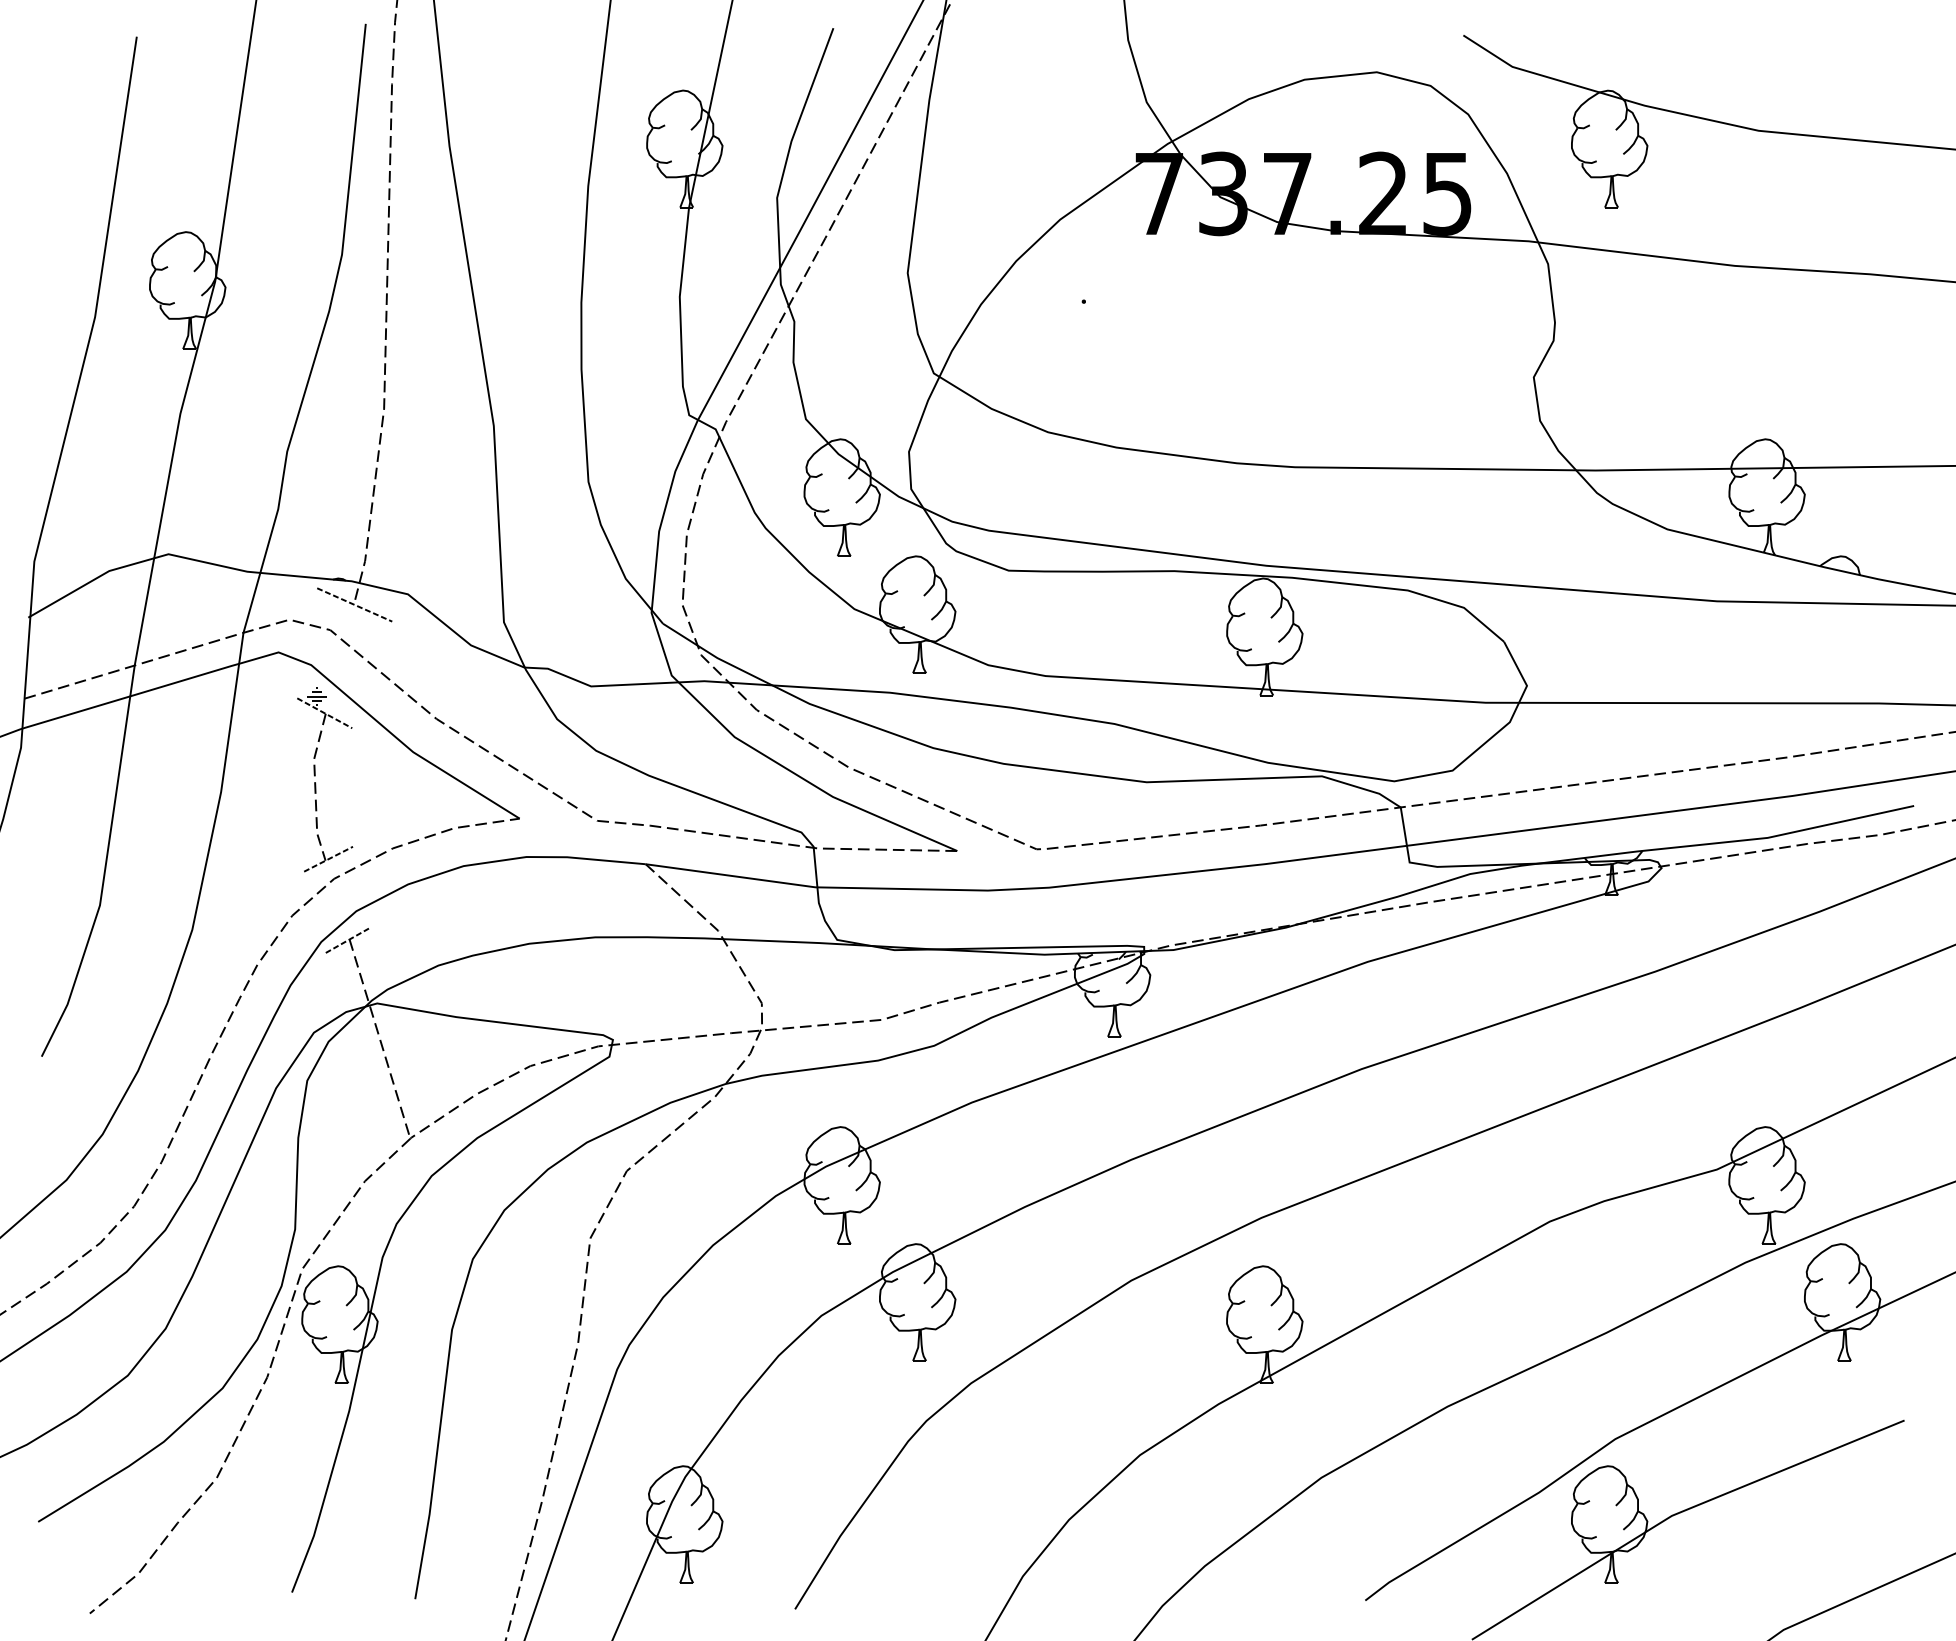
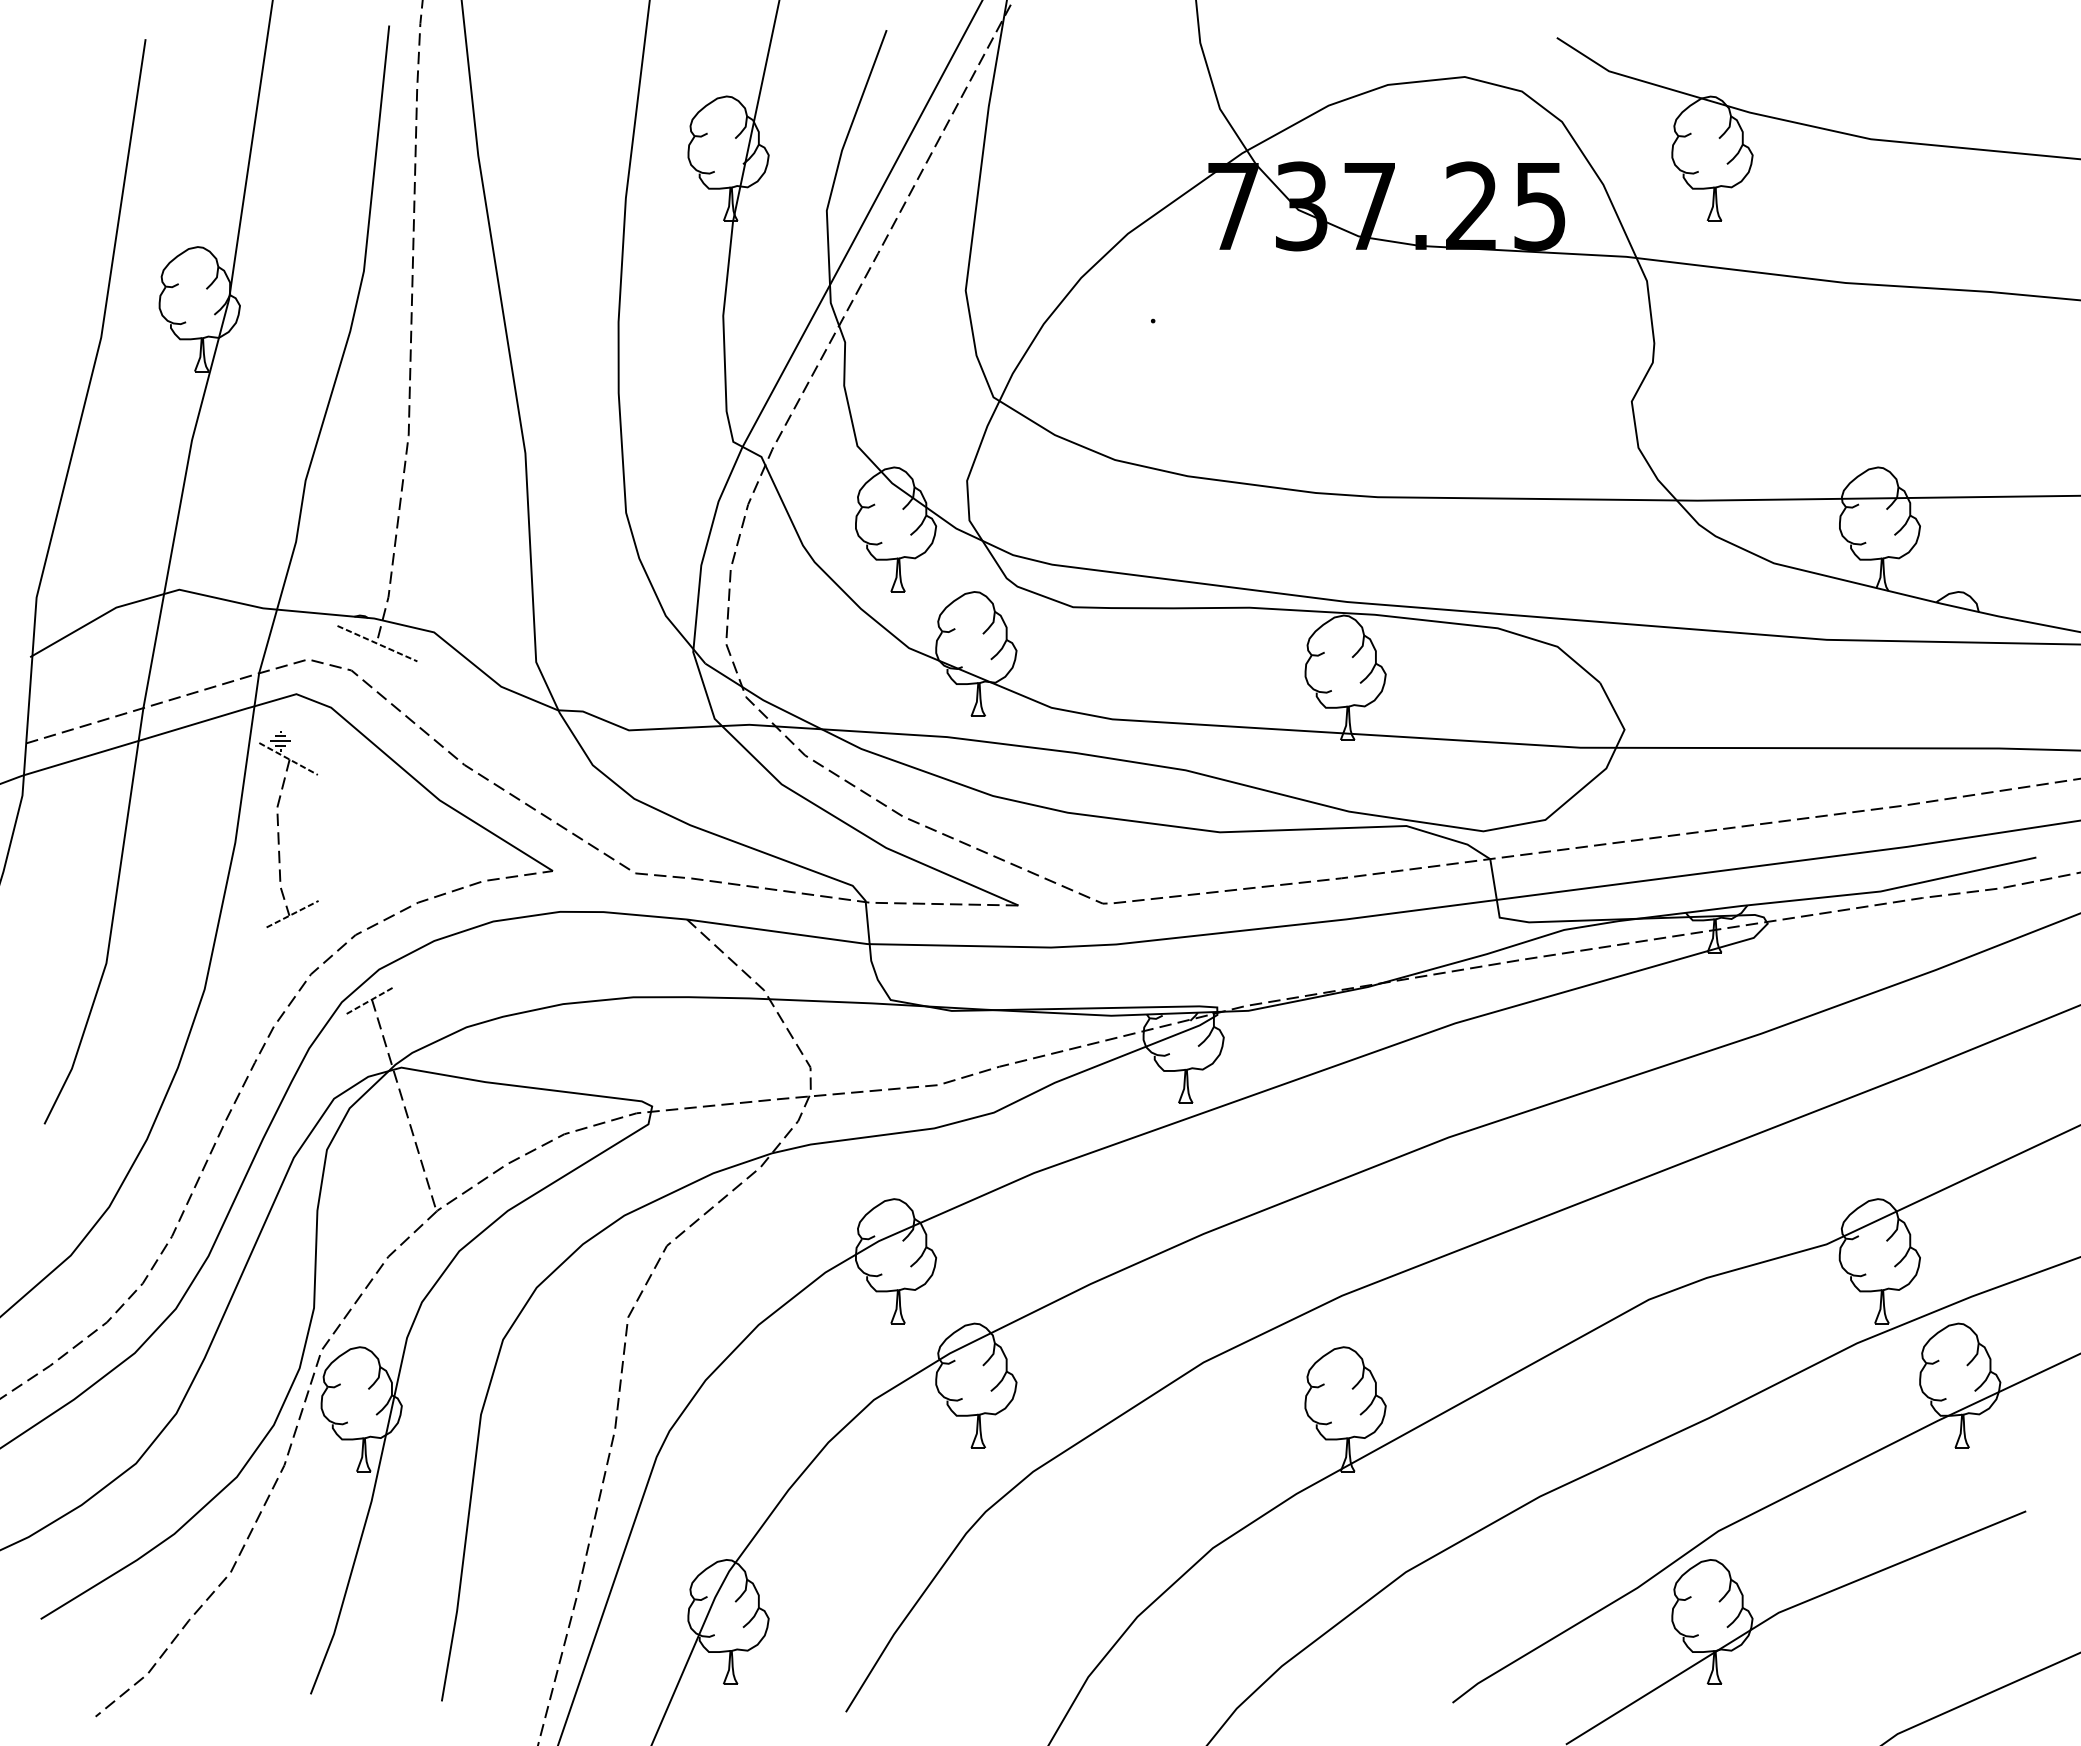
part: (316, 782) -> (279, 832), moved

